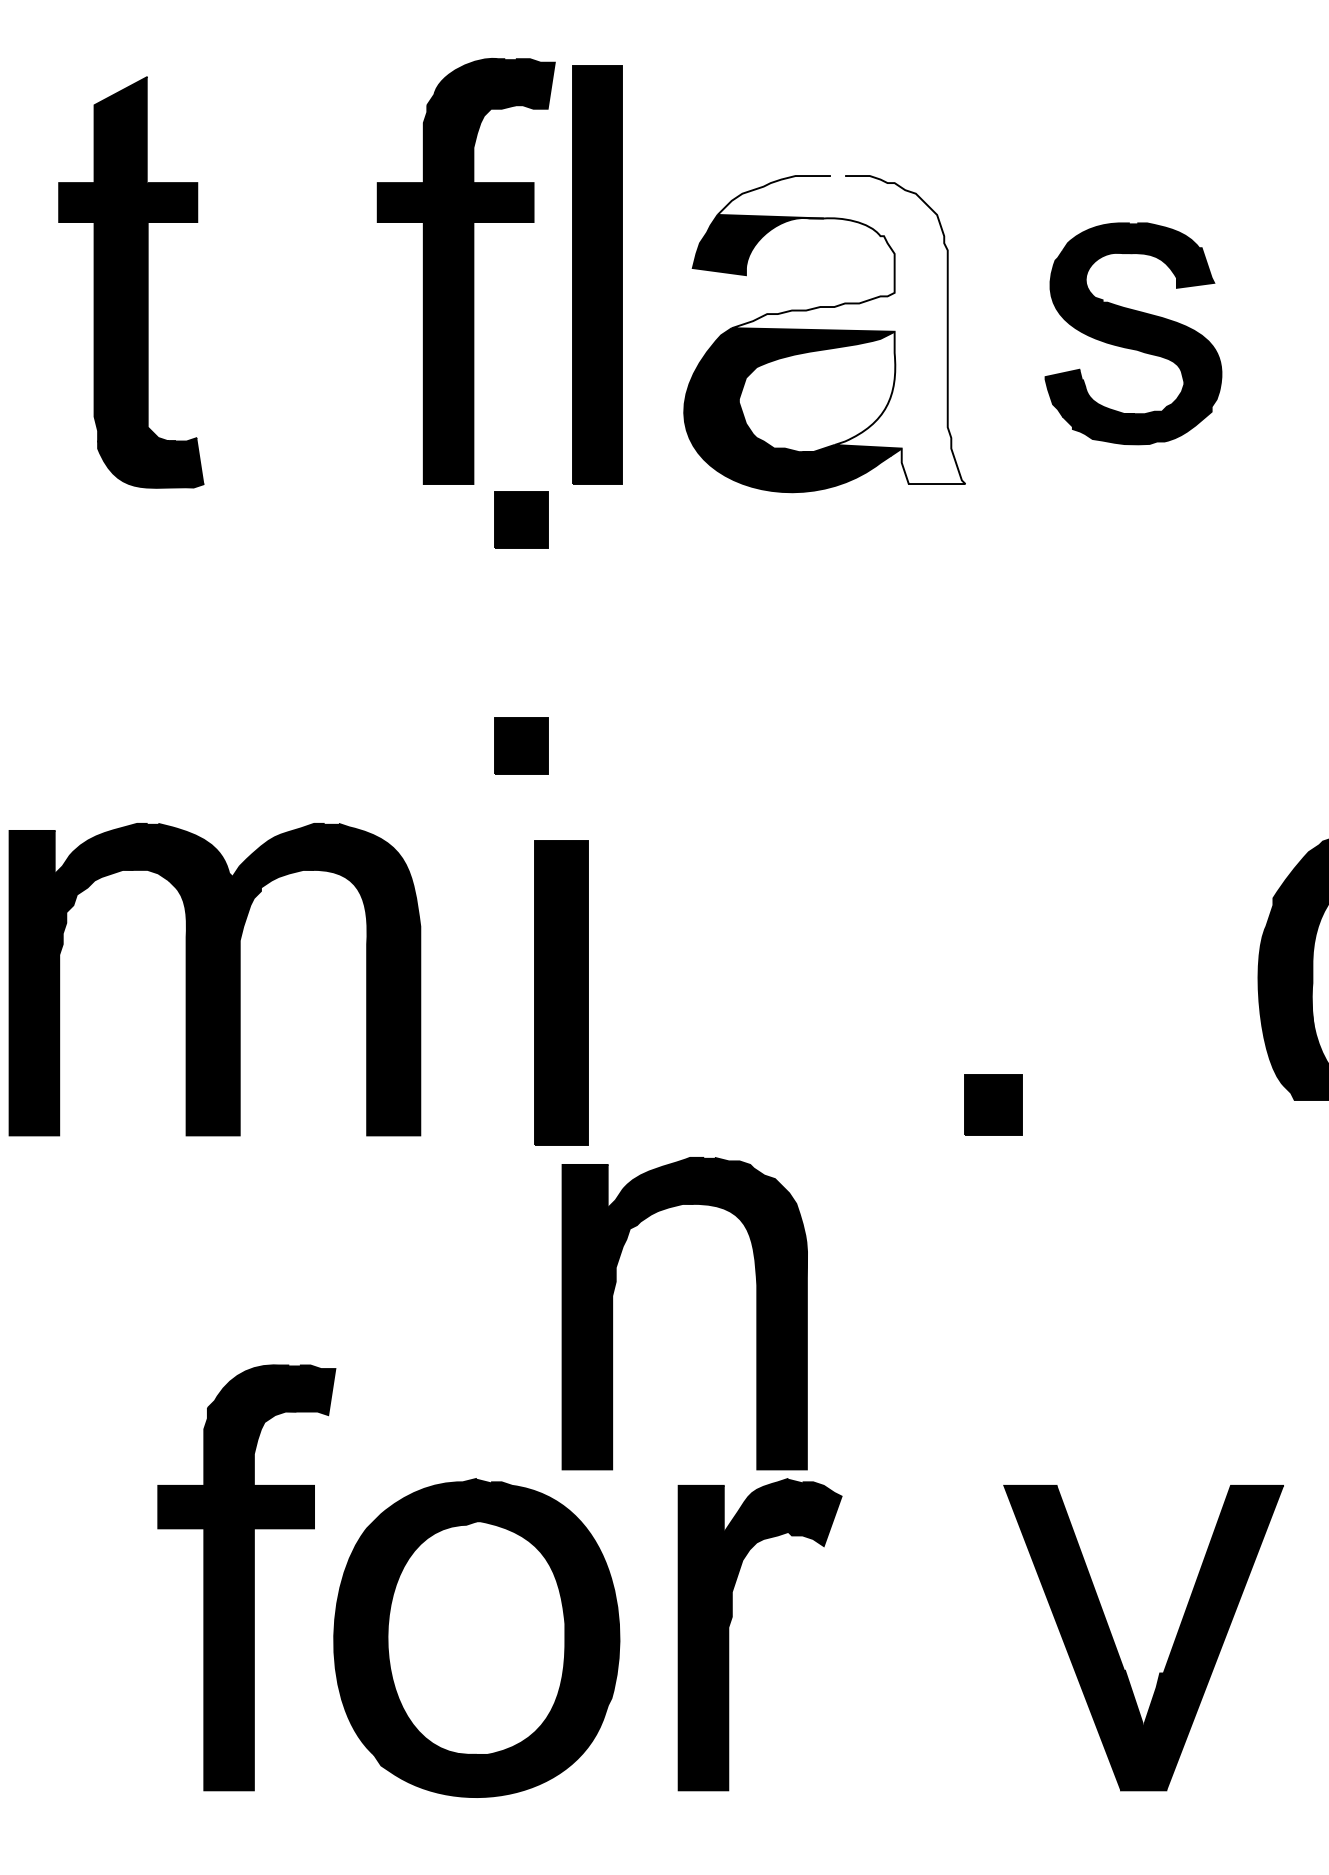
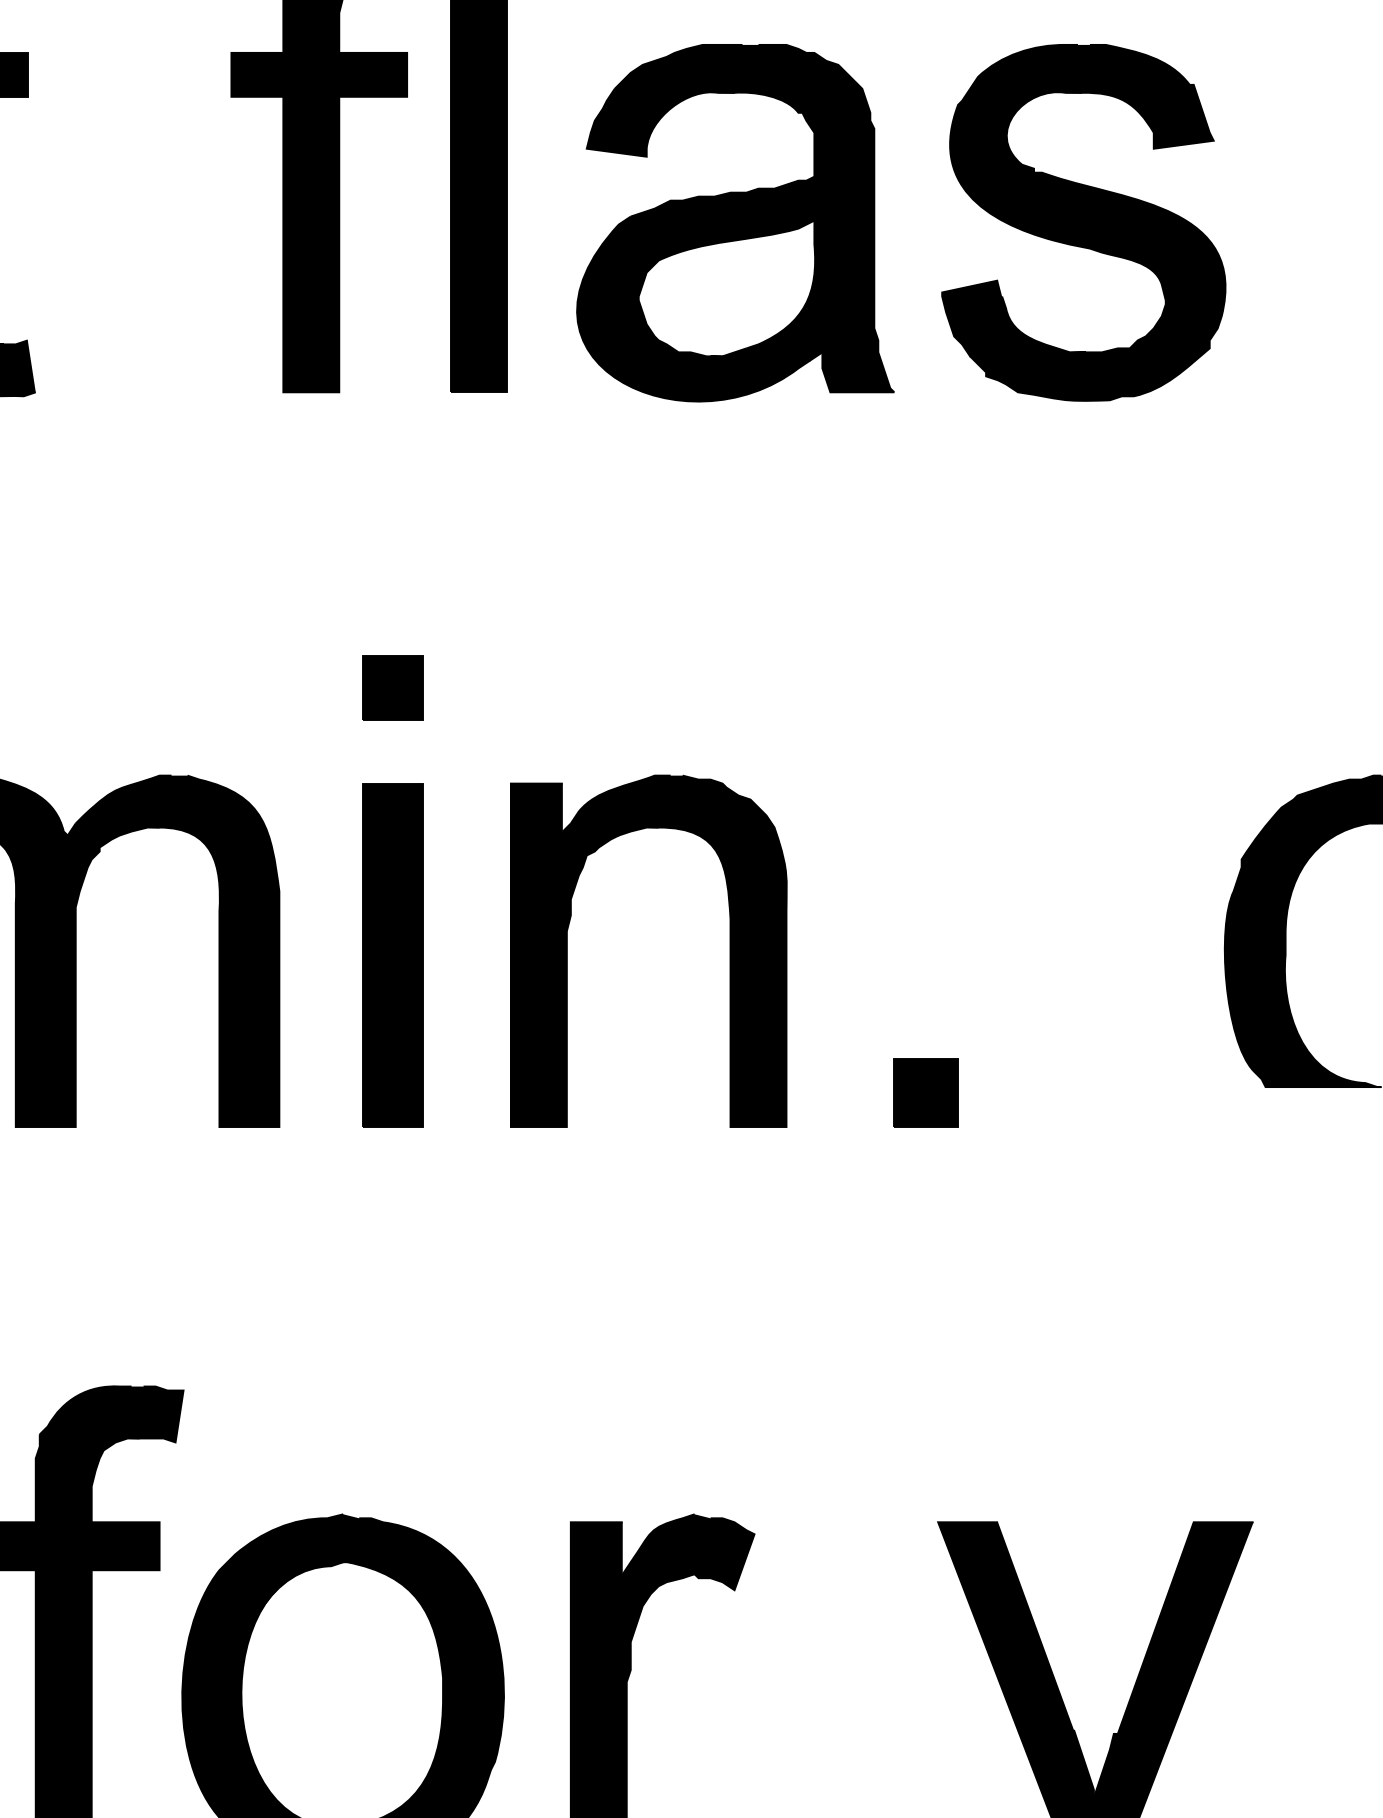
fill: (841, 330) -> (754, 219), added
part: (1133, 333) -> (1083, 222), size x1.43
part: (521, 519) -> (393, 432), removed
part: (561, 992) -> (393, 954), moved
part: (613, 1313) -> (568, 951), moved

